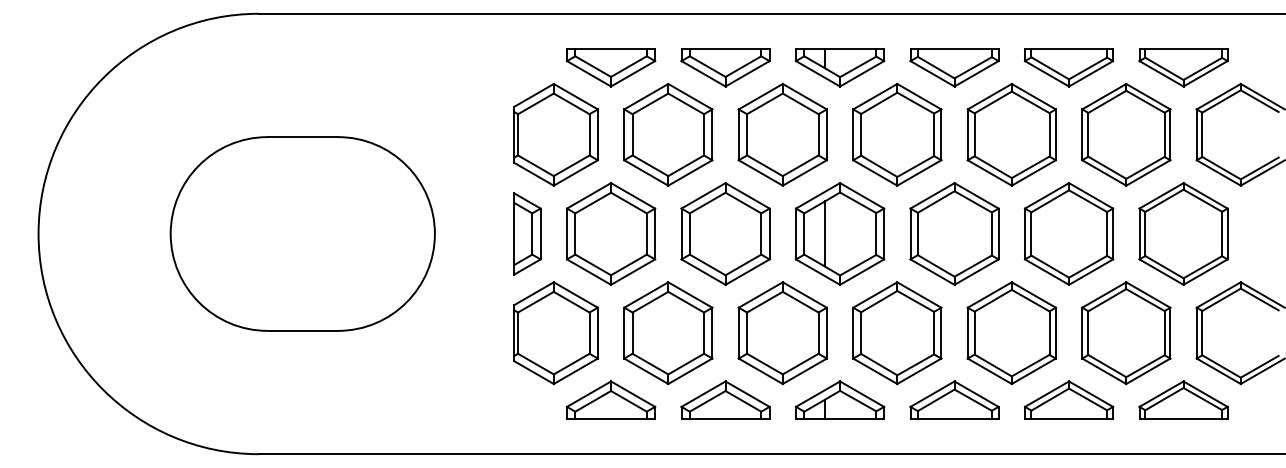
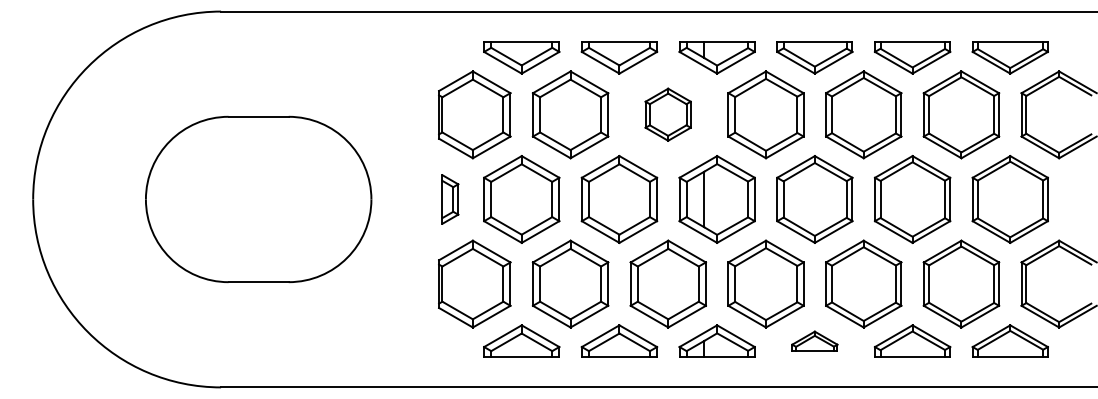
part: (782, 134) -> (668, 114), size x0.6
part: (527, 233) -> (450, 199), size x0.7
part: (954, 399) -> (814, 340), size x0.6

